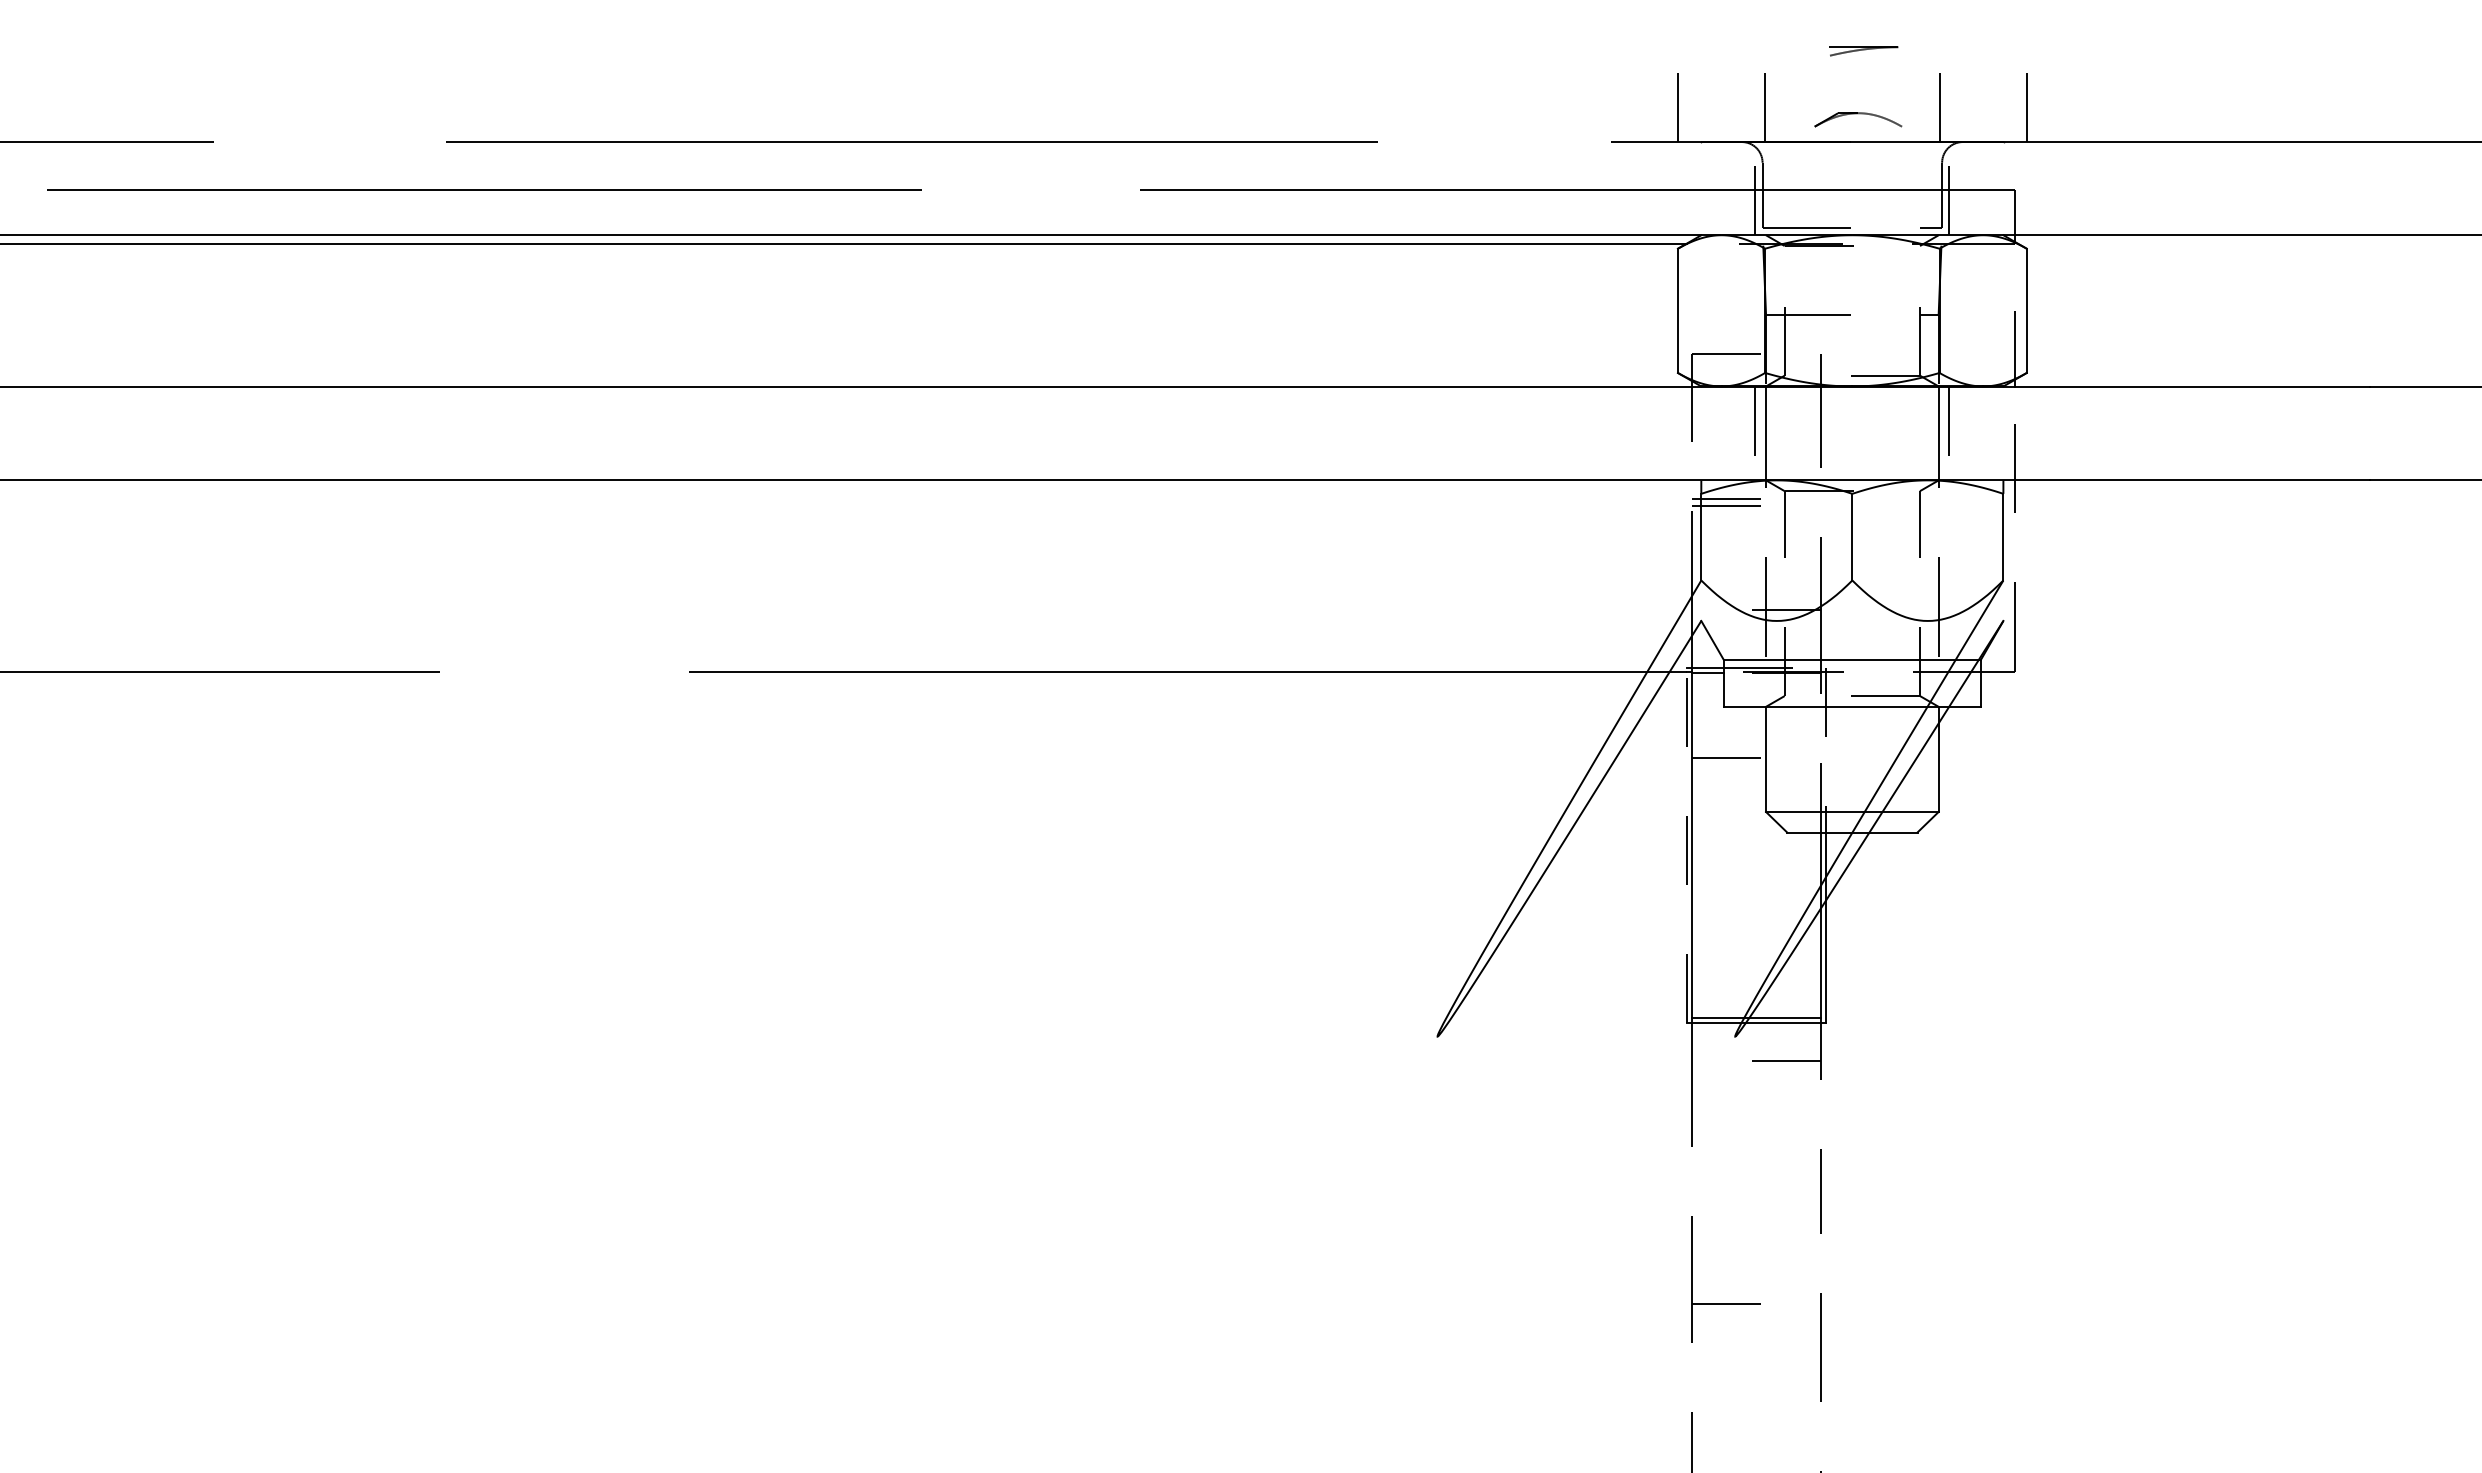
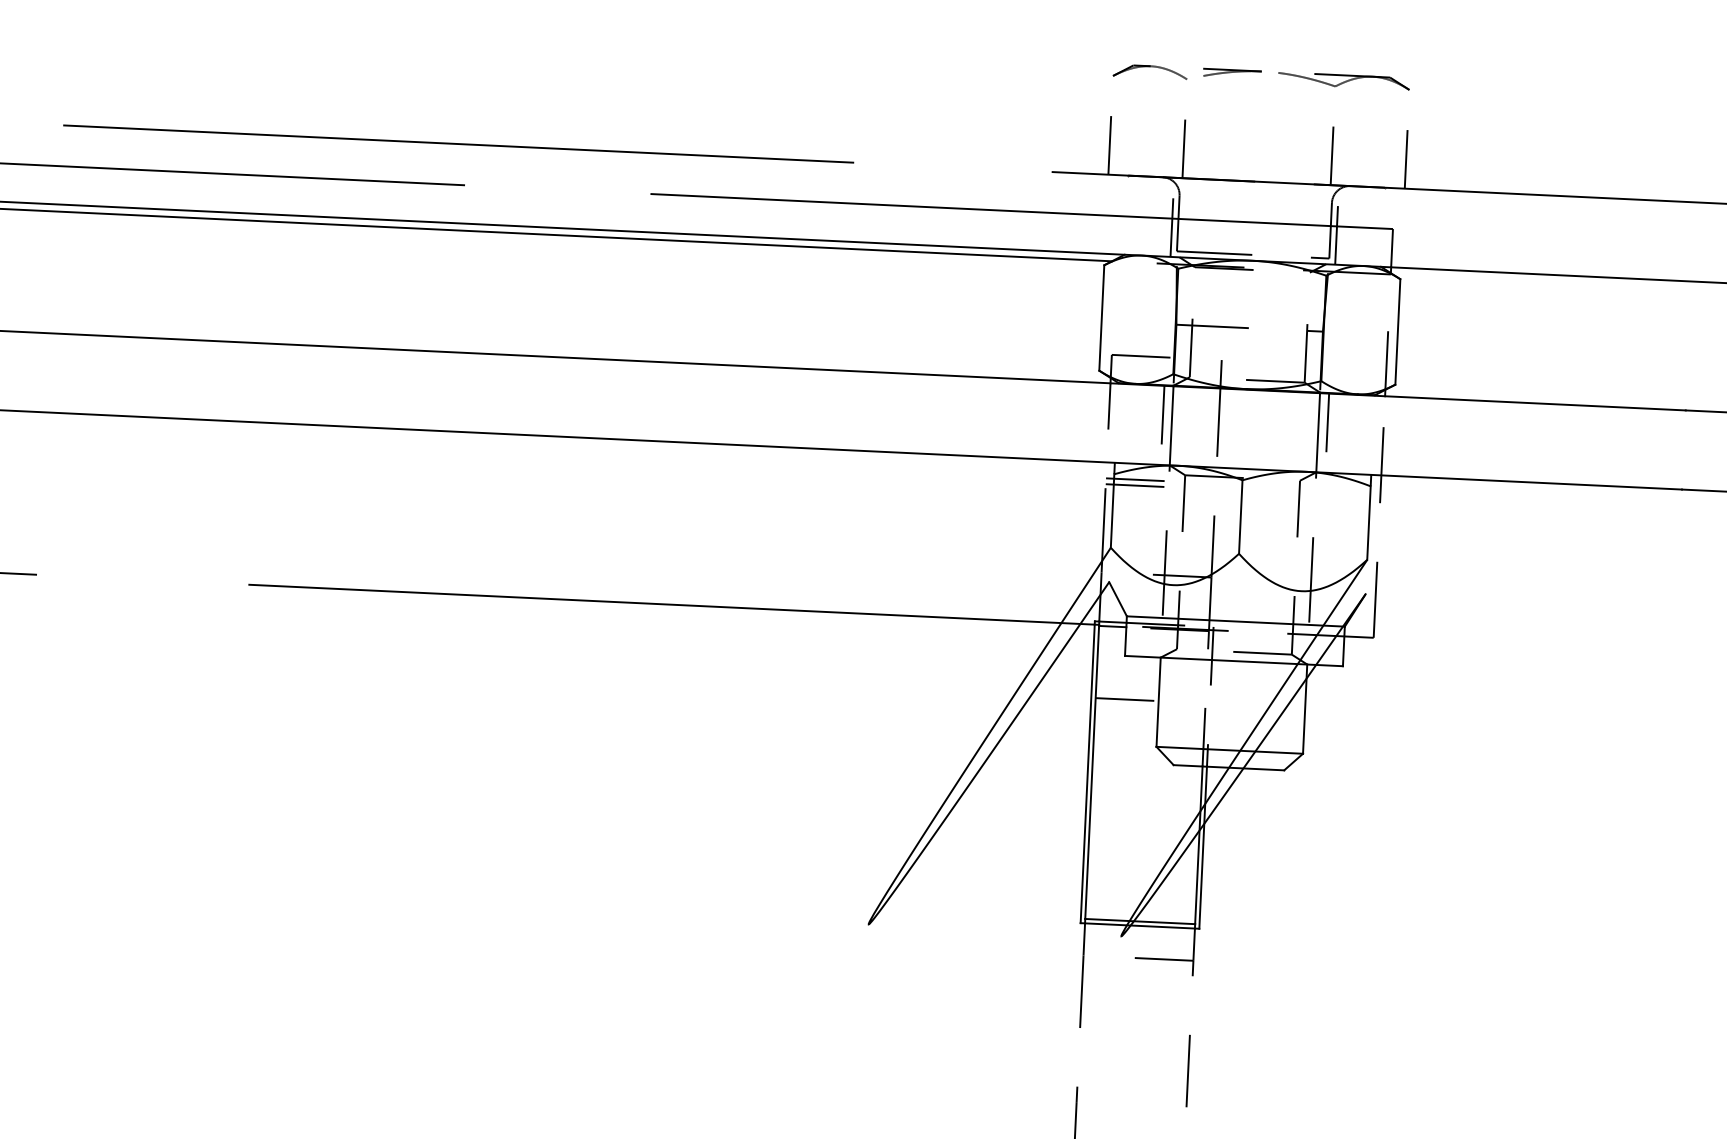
part: (1949, 18) -> (1343, 80), added
part: (1863, 51) -> (1232, 73), moved
part: (1858, 119) -> (1150, 71), moved
line: (1686, 845) -> (1087, 772), dashed -> solid

